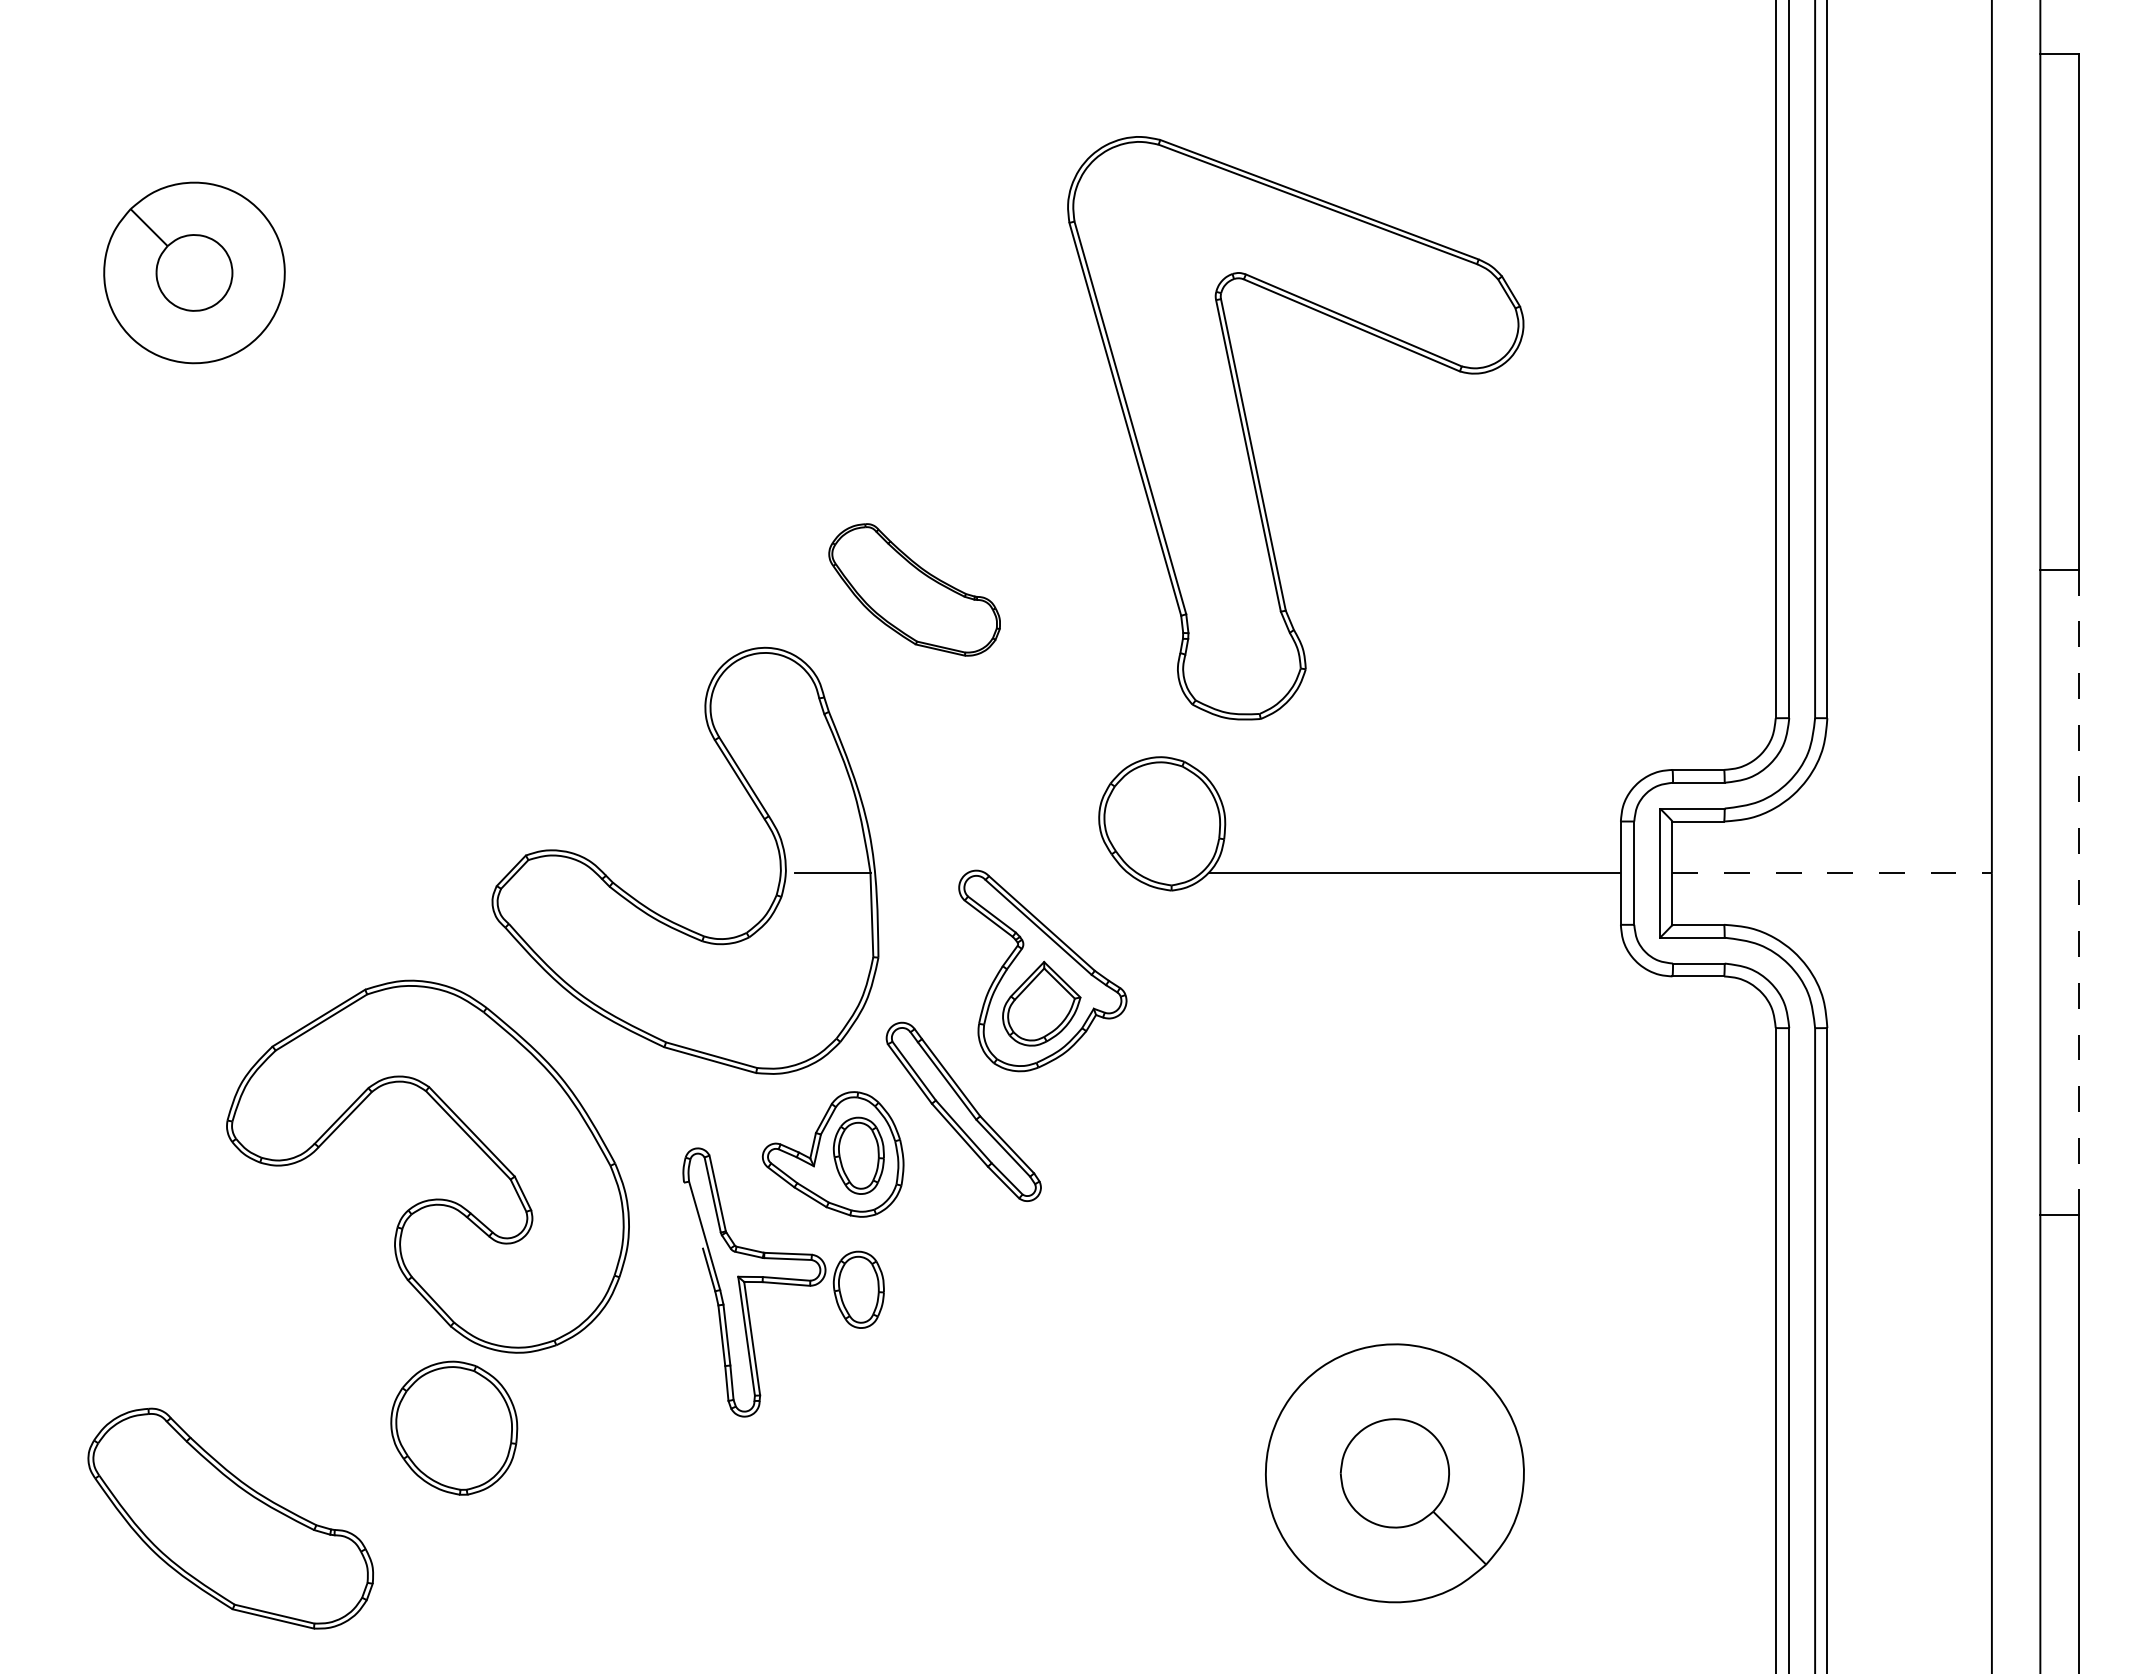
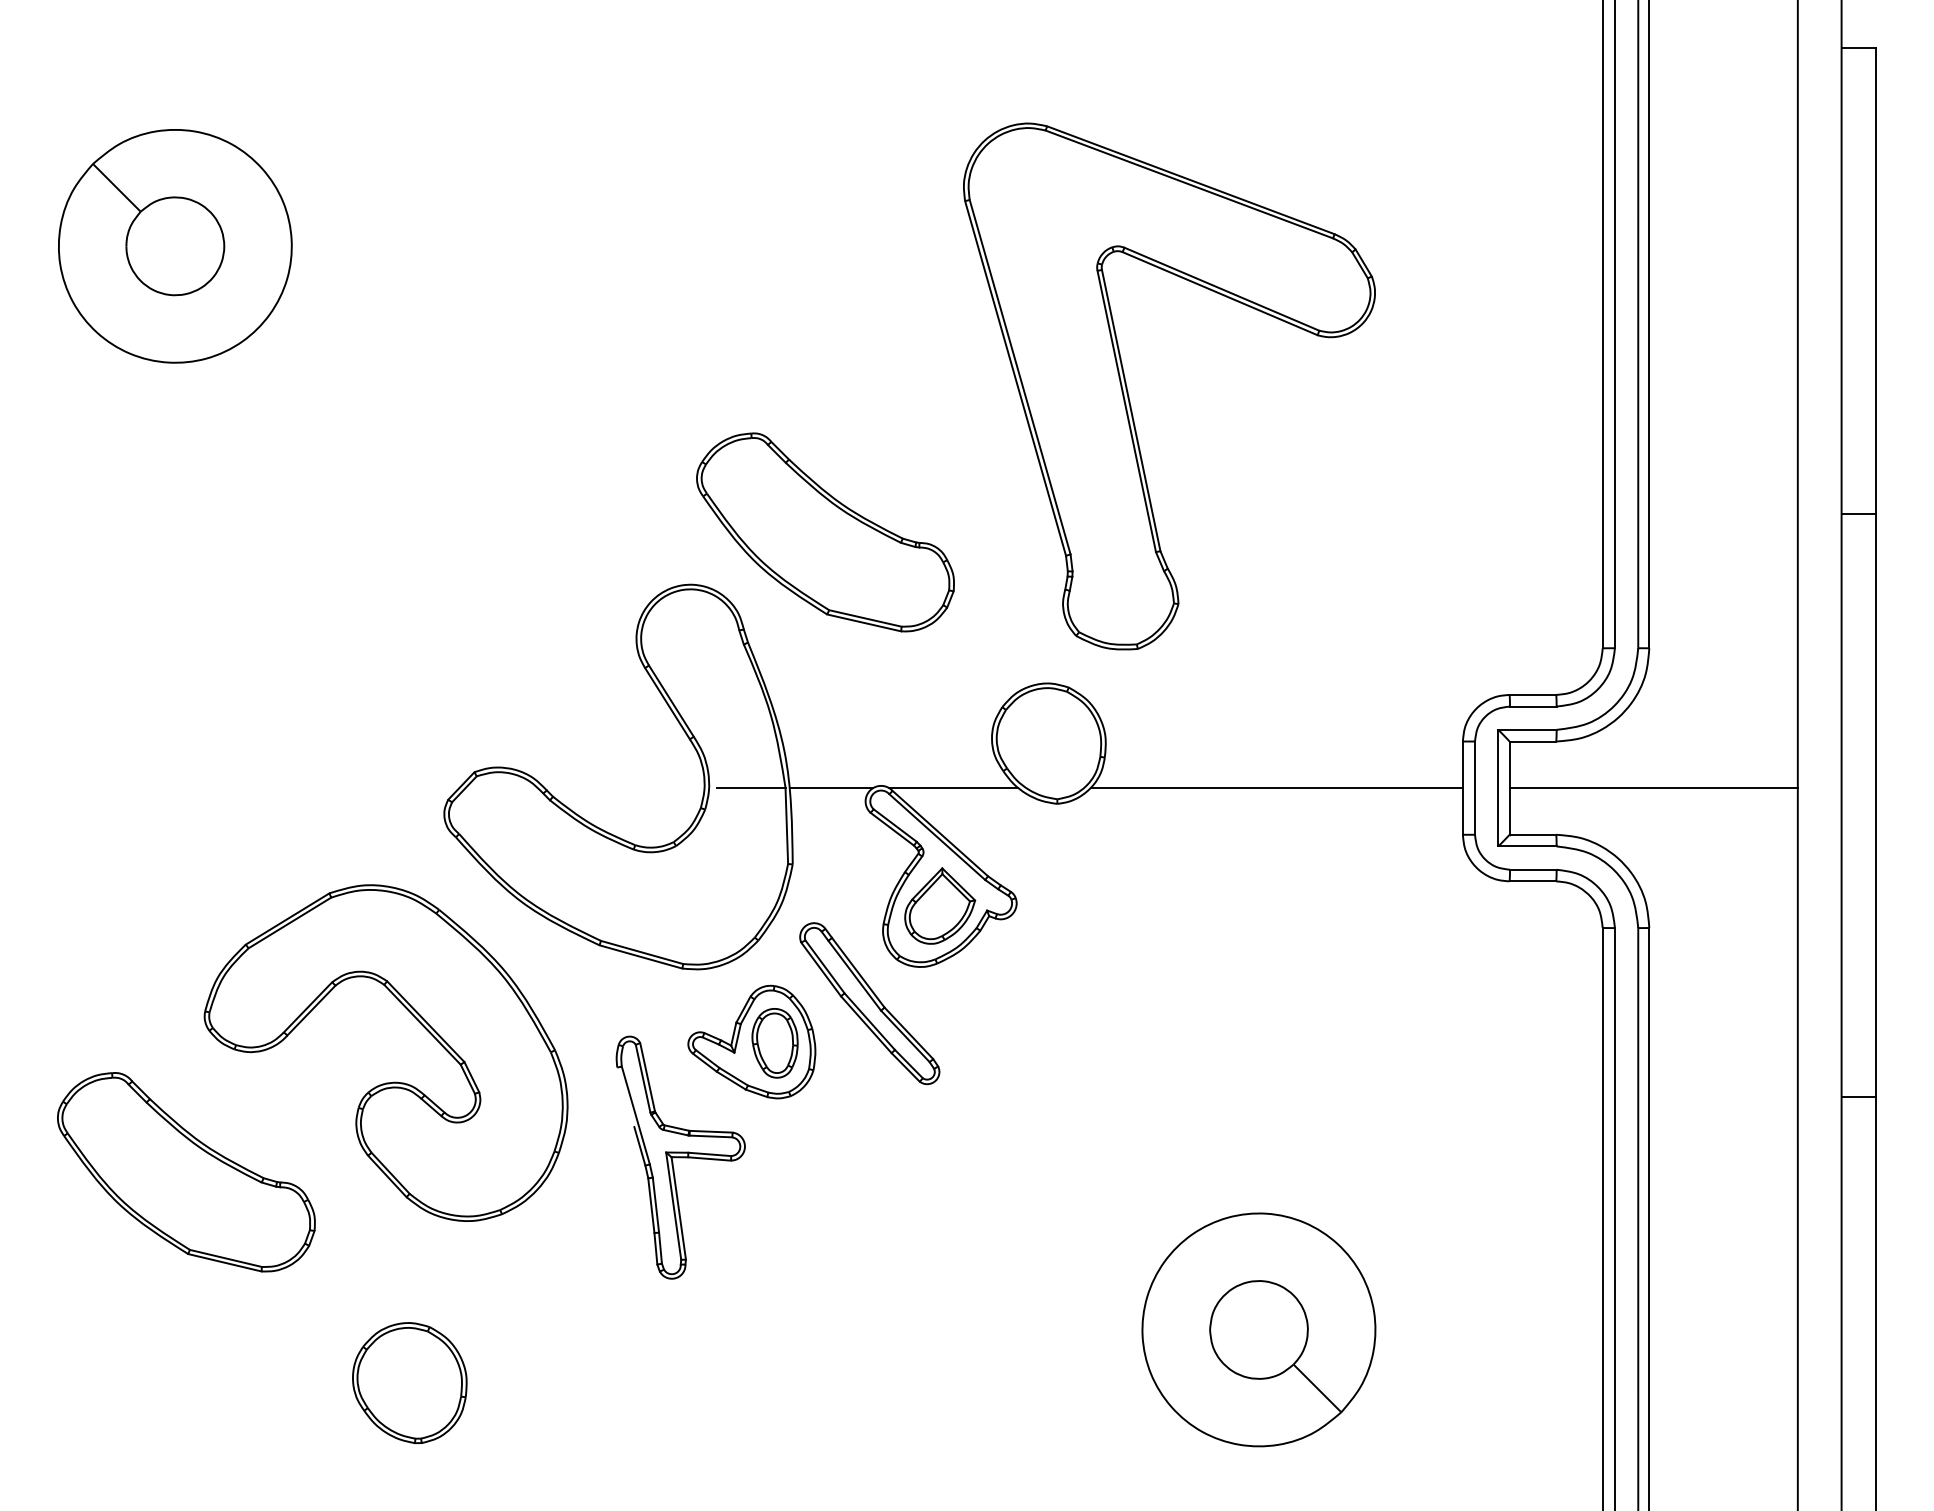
part: (194, 272) -> (175, 245), size x1.43
part: (914, 589) -> (825, 532), size x1.67
line: (921, 873) -> (831, 788), added
line: (1056, 873) -> (953, 788), added
line: (1832, 873) -> (1653, 788), dashed -> solid
line: (2078, 892) -> (1876, 805), dashed -> solid
part: (858, 1289) -> (774, 1163), removed
part: (454, 1427) -> (410, 1382), moved
part: (230, 1518) -> (186, 1172), moved

